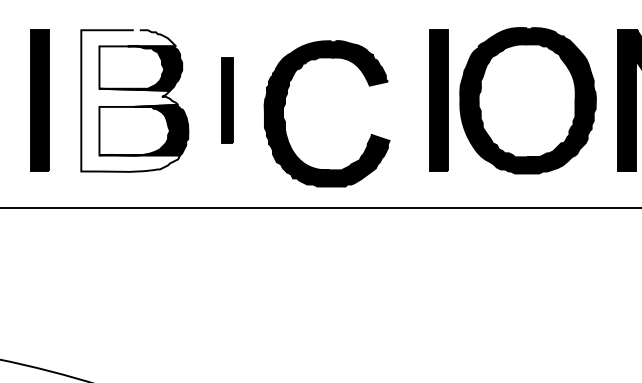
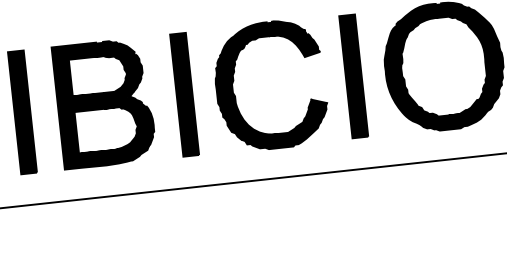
fill: (130, 100) -> (100, 103), added
part: (227, 100) -> (184, 94), size x1.67
part: (438, 100) -> (353, 76), moved
part: (285, 120) -> (235, 95), moved

